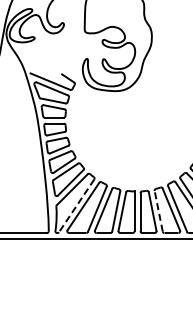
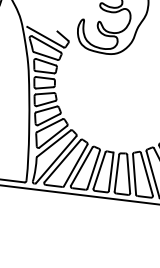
line: (76, 205) -> (56, 159), dashed -> solid
line: (158, 211) -> (134, 174), dashed -> solid

